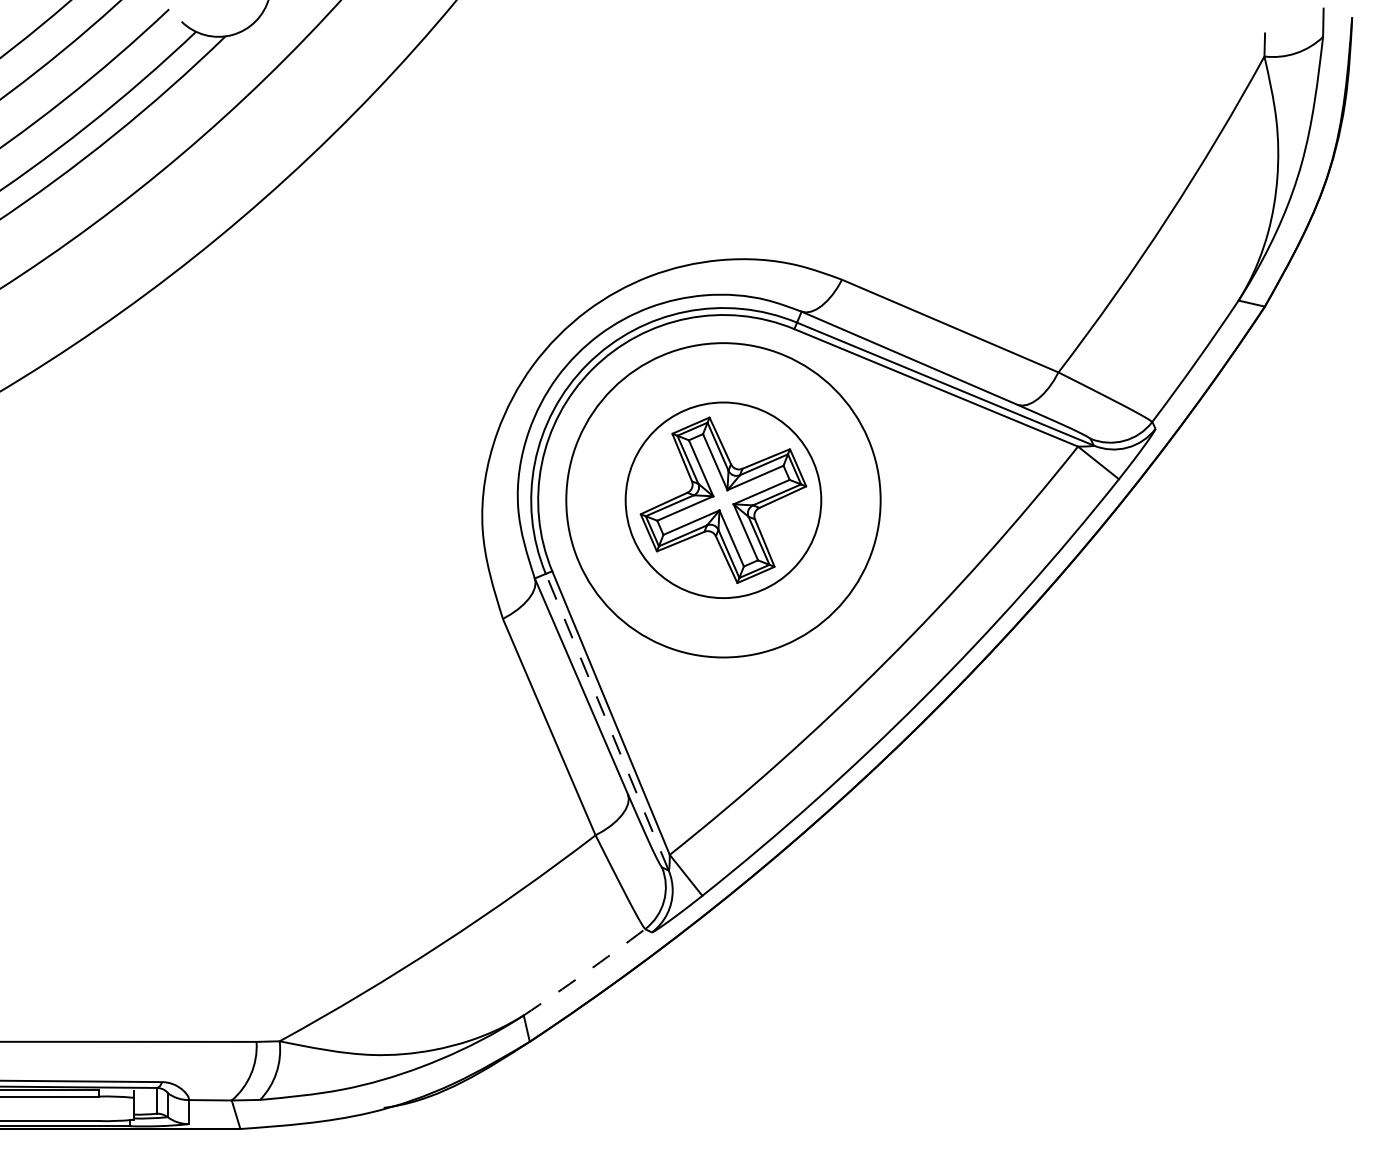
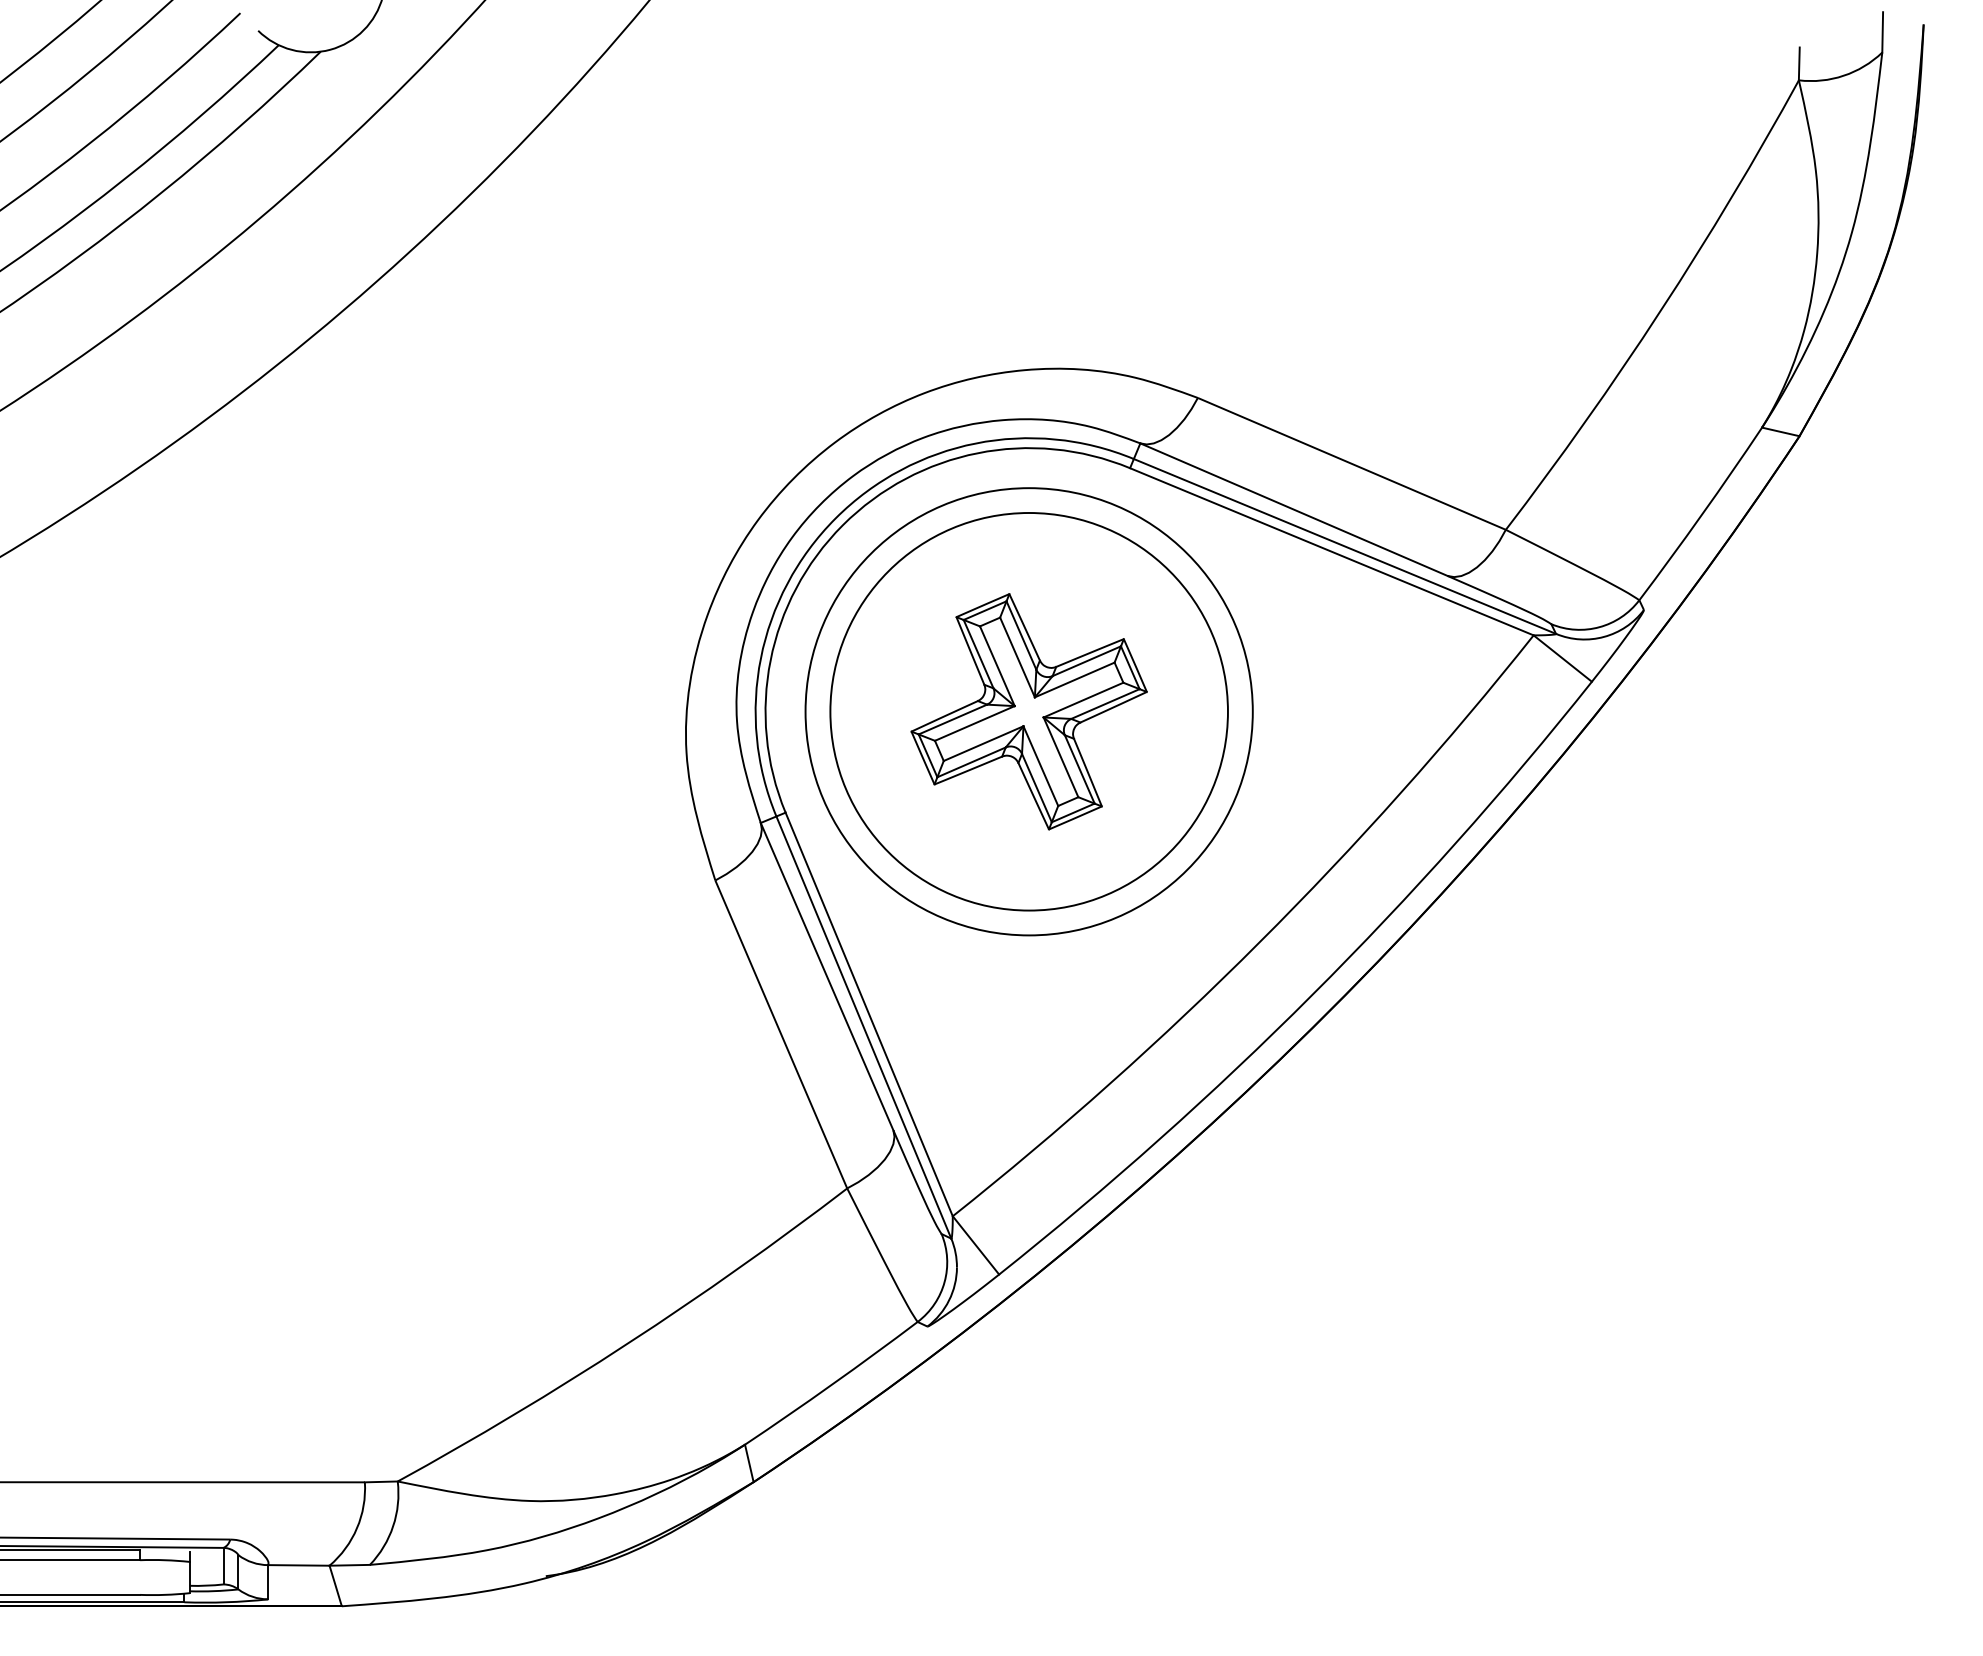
circle: (723, 500) -> (1029, 712), size x1.43
line: (607, 722) -> (864, 1027), dashed -> solid
arc: (585, 973) -> (832, 1385), dashed -> solid

